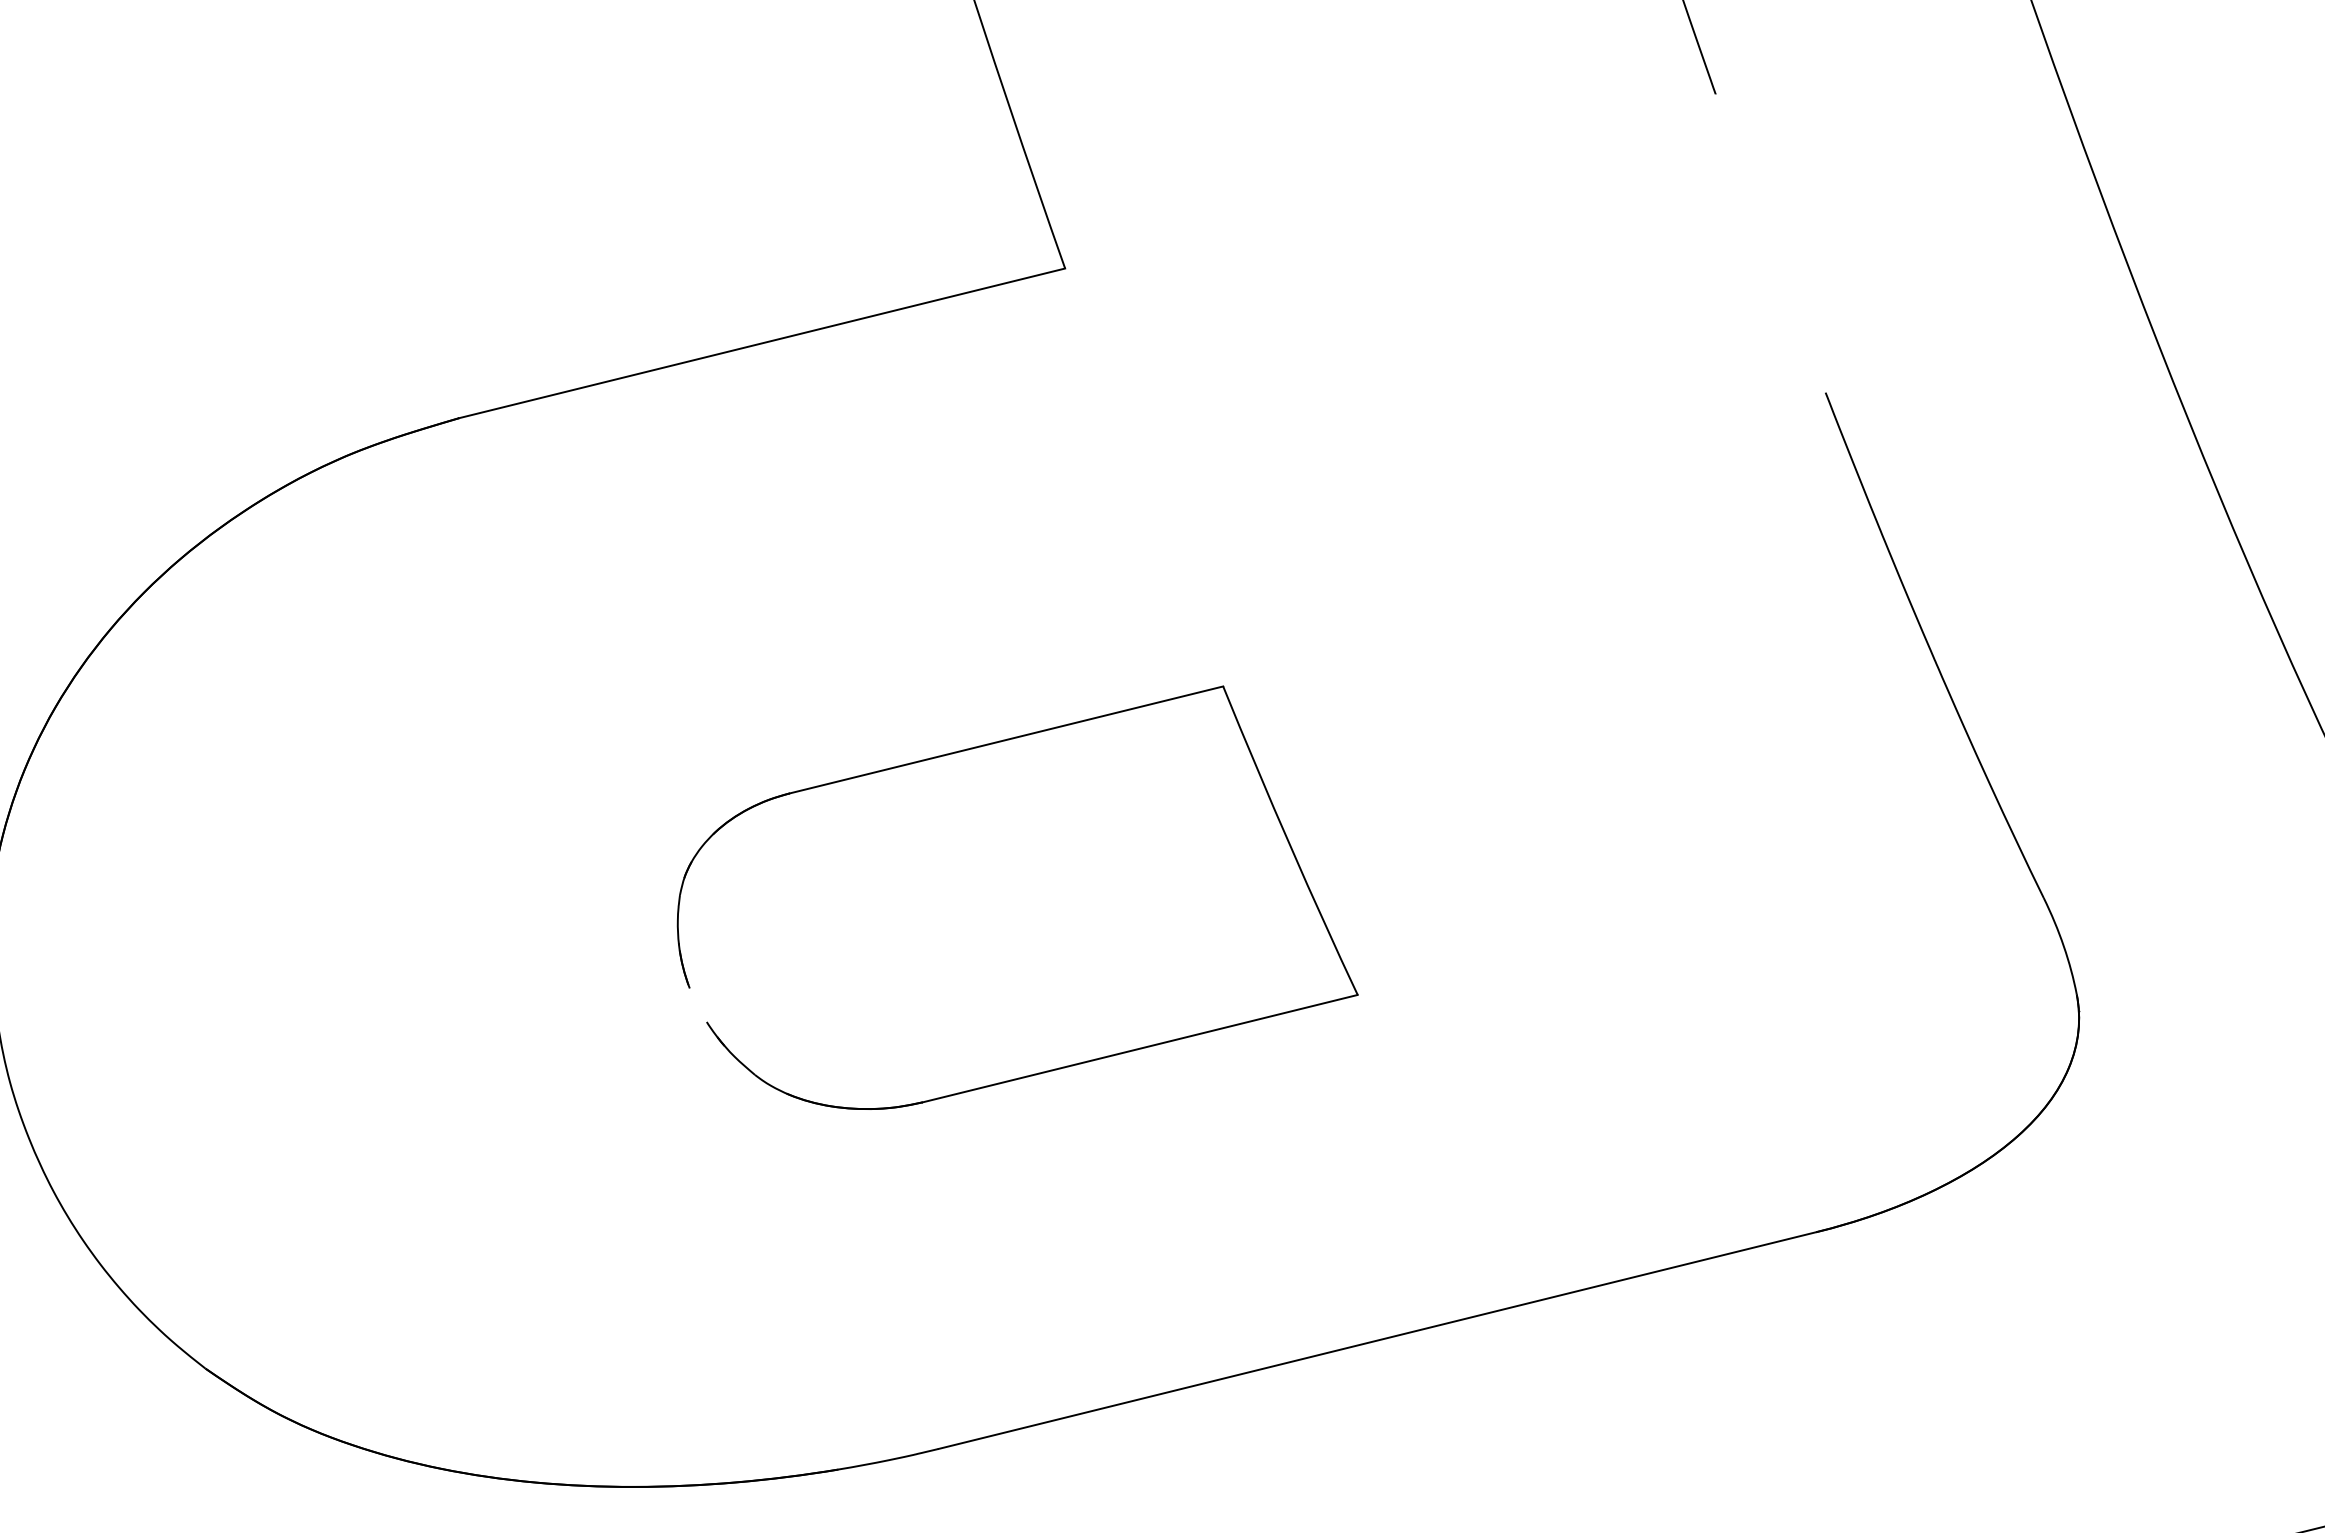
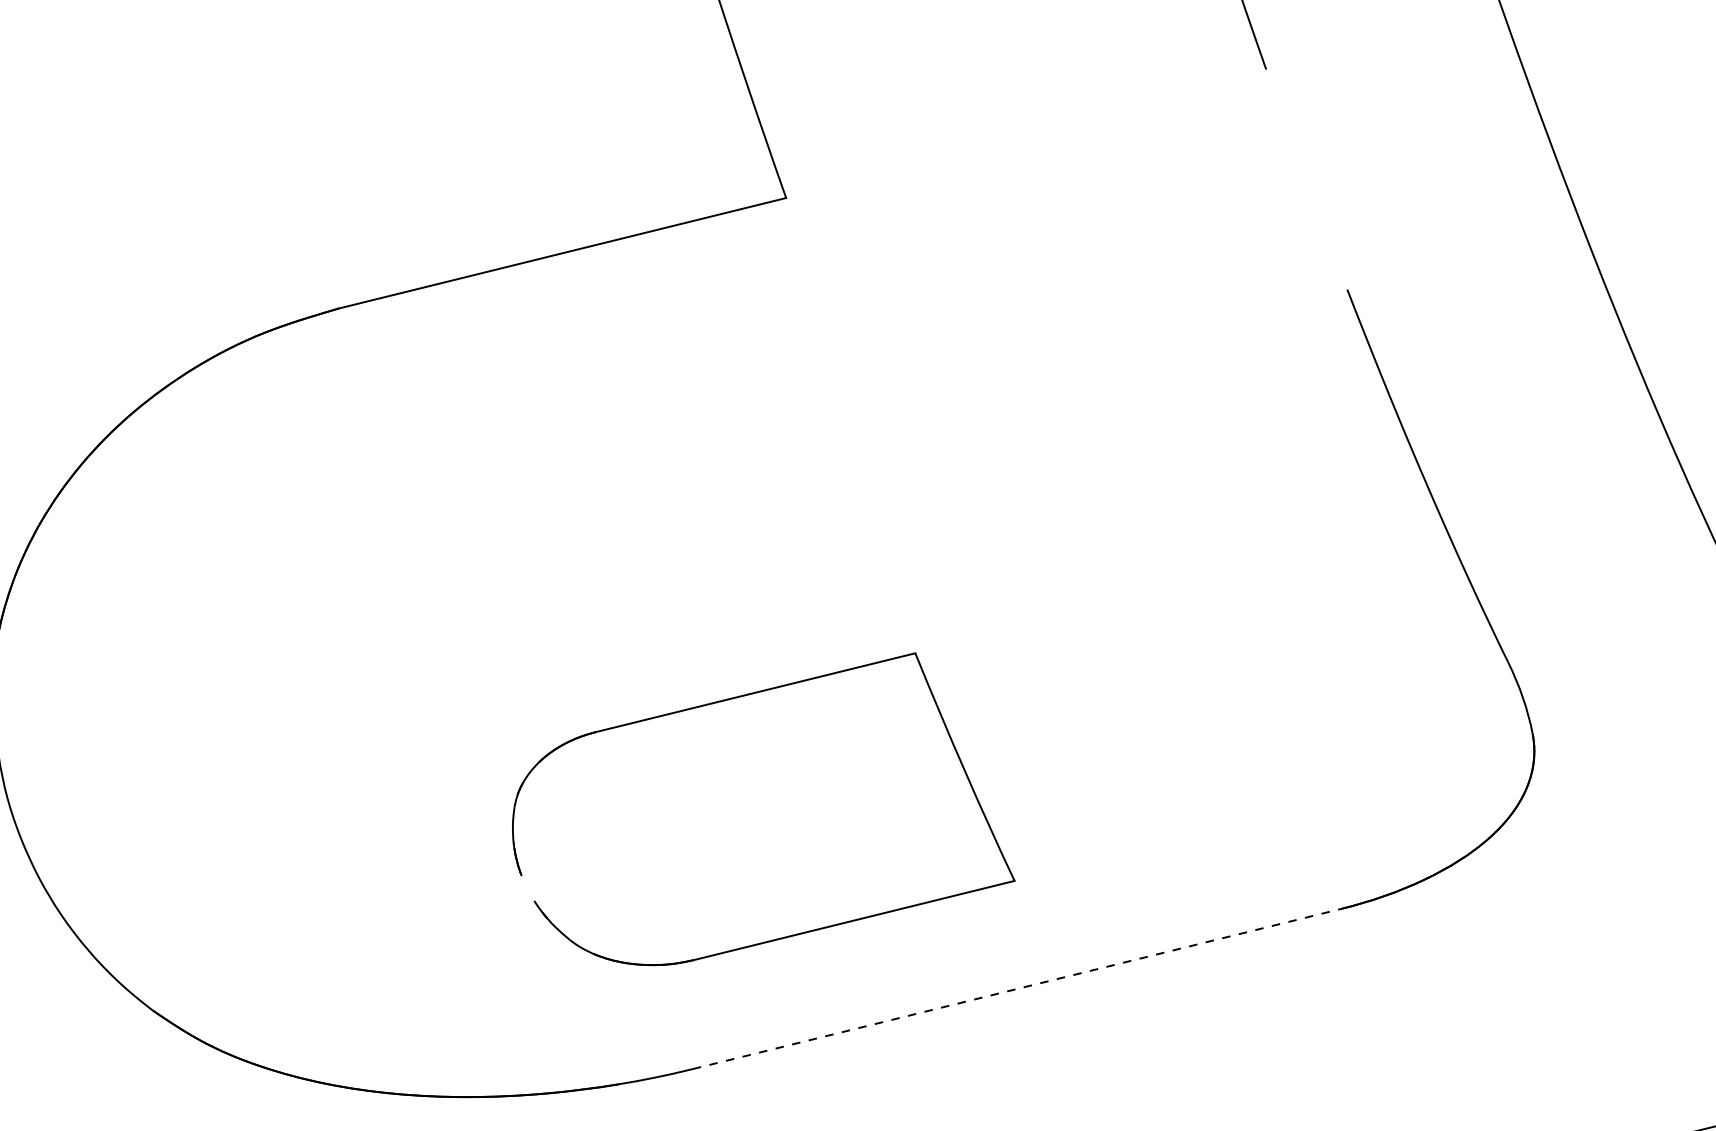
part: (980, 747) -> (736, 698), moved
line: (1377, 1340) -> (1016, 989), solid -> dashed

